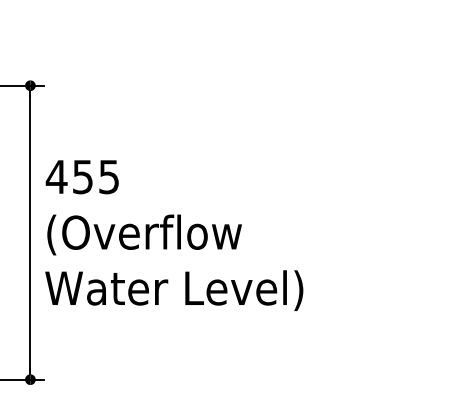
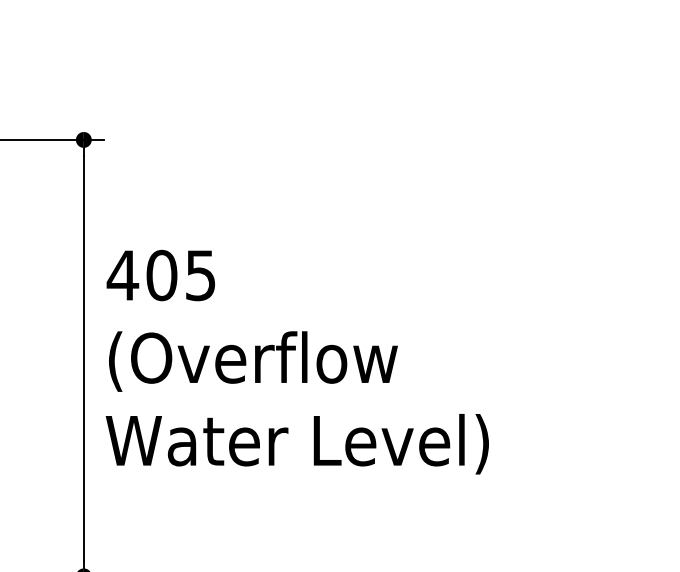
text: (82, 176) -> (161, 274), 455 -> 405

